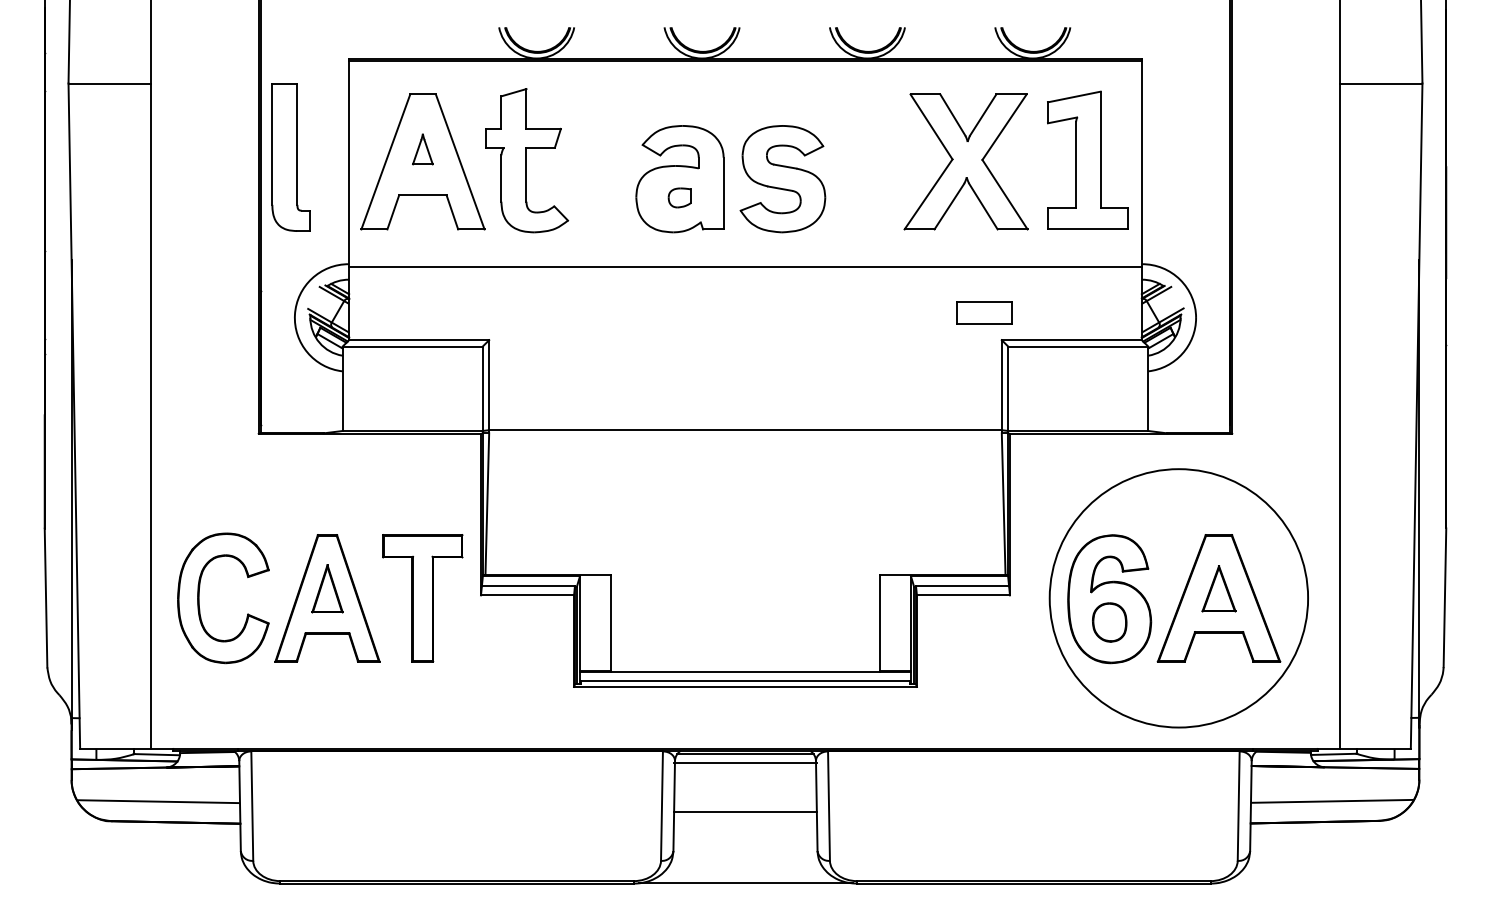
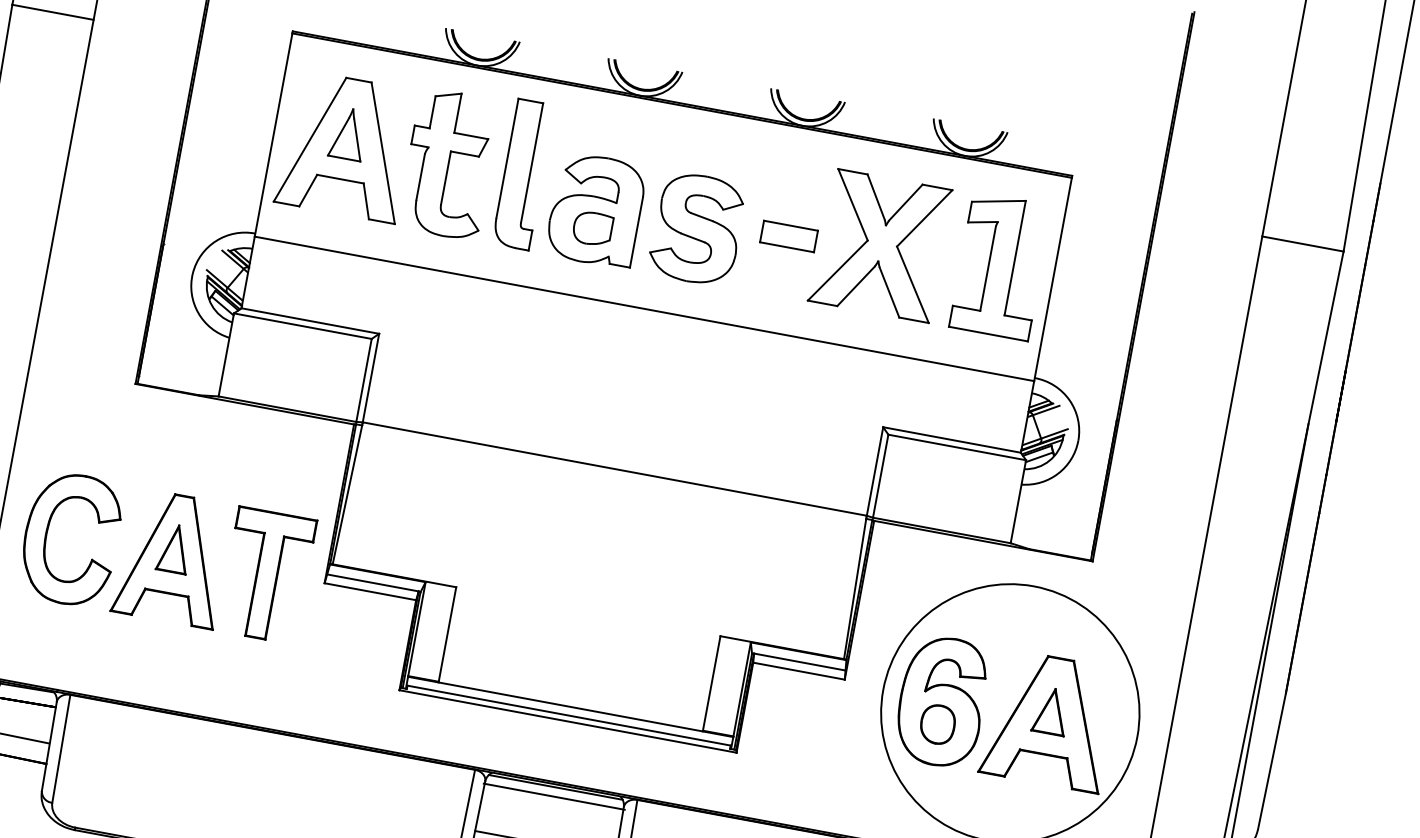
part: (422, 149) -> (348, 134), size x1.67
part: (290, 157) -> (522, 174), moved
part: (679, 197) -> (592, 228), size x1.67
part: (984, 312) -> (789, 236), moved

